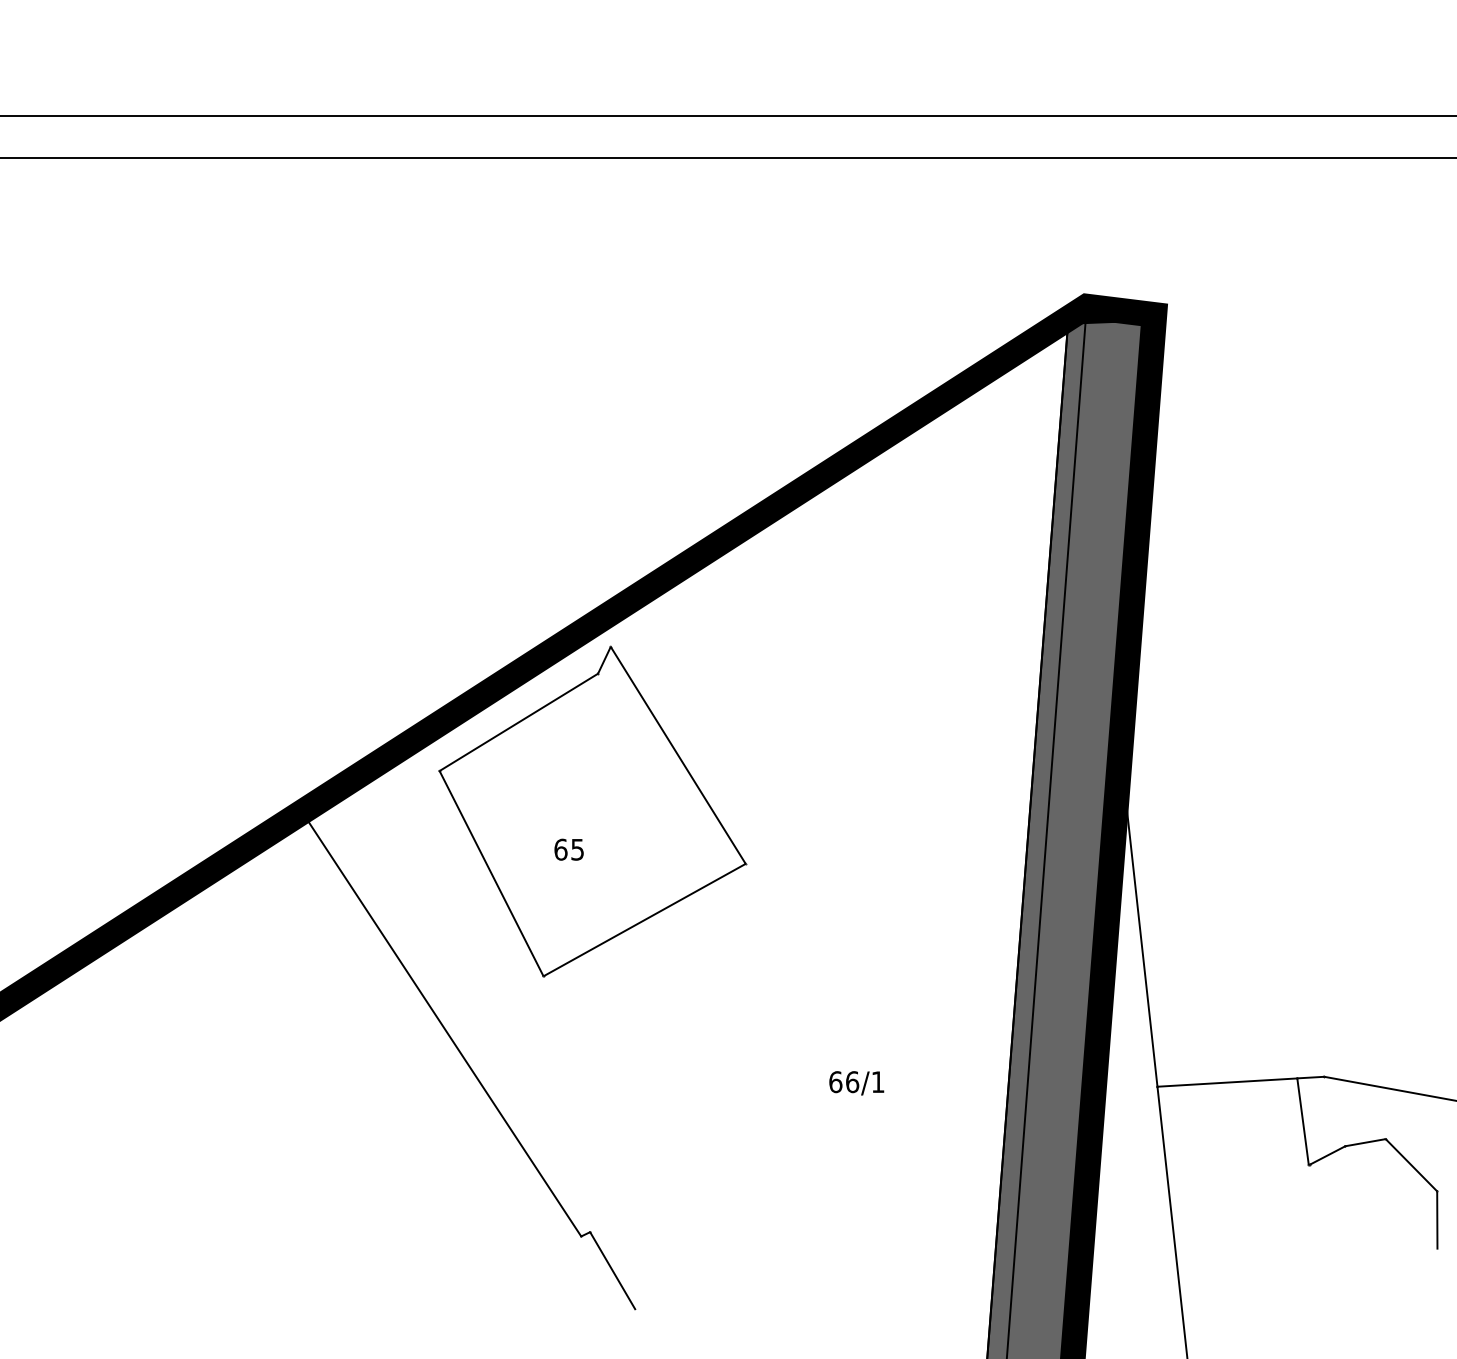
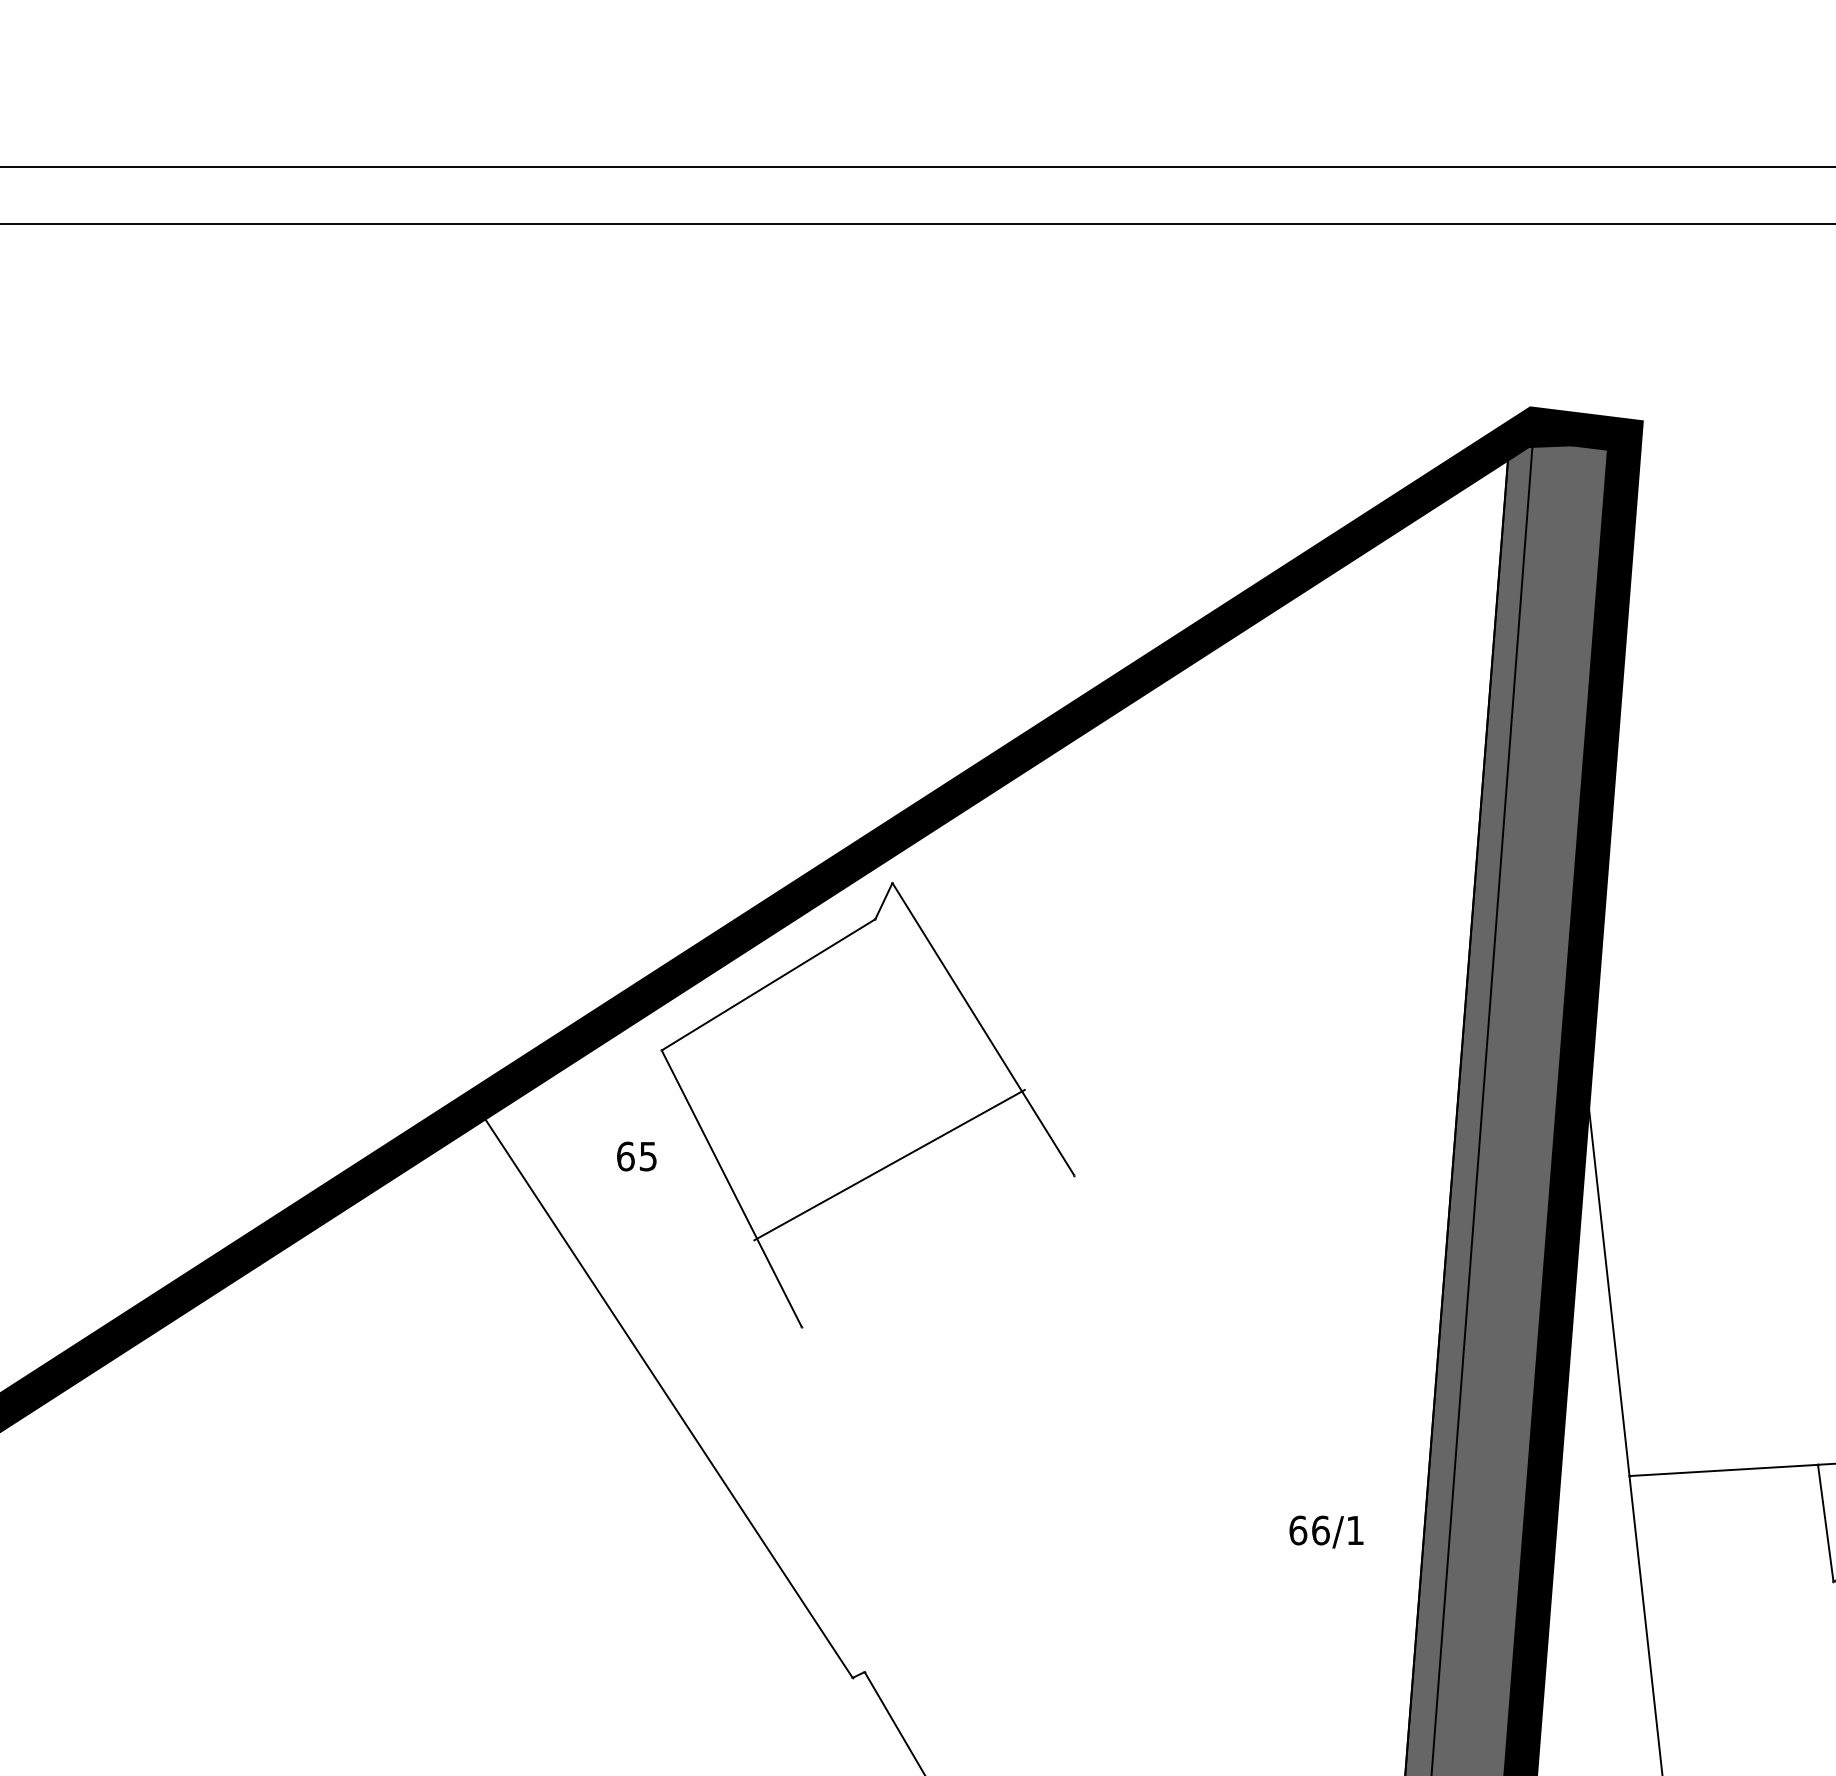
text: (568, 849) -> (635, 1156), moved
line: (644, 919) -> (889, 1164), moved
text: (856, 1083) -> (1326, 1532), moved

